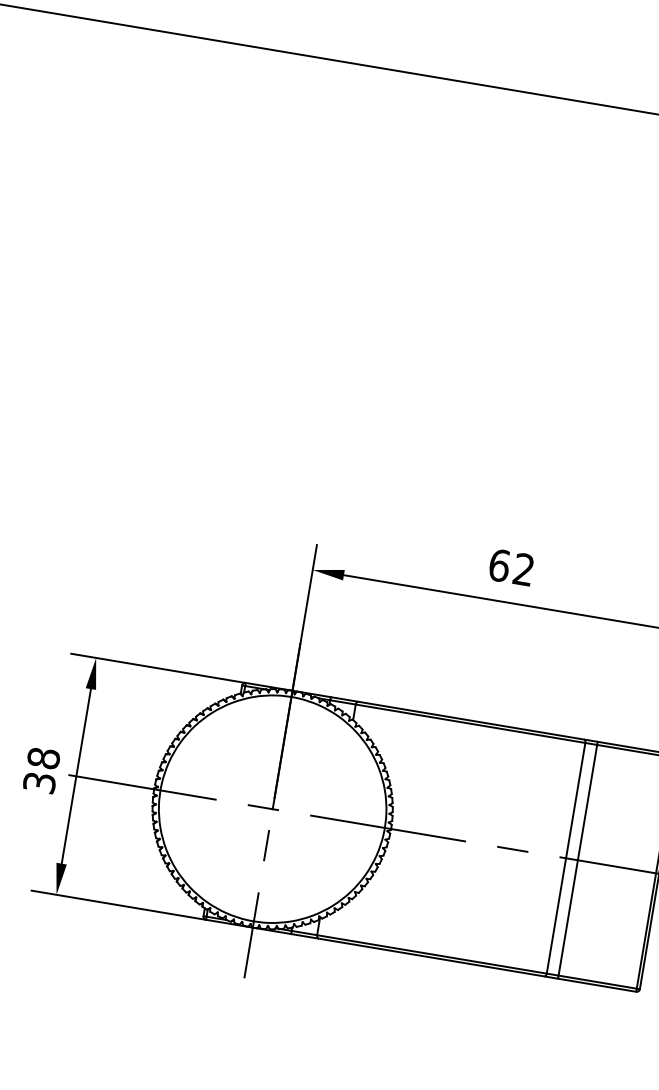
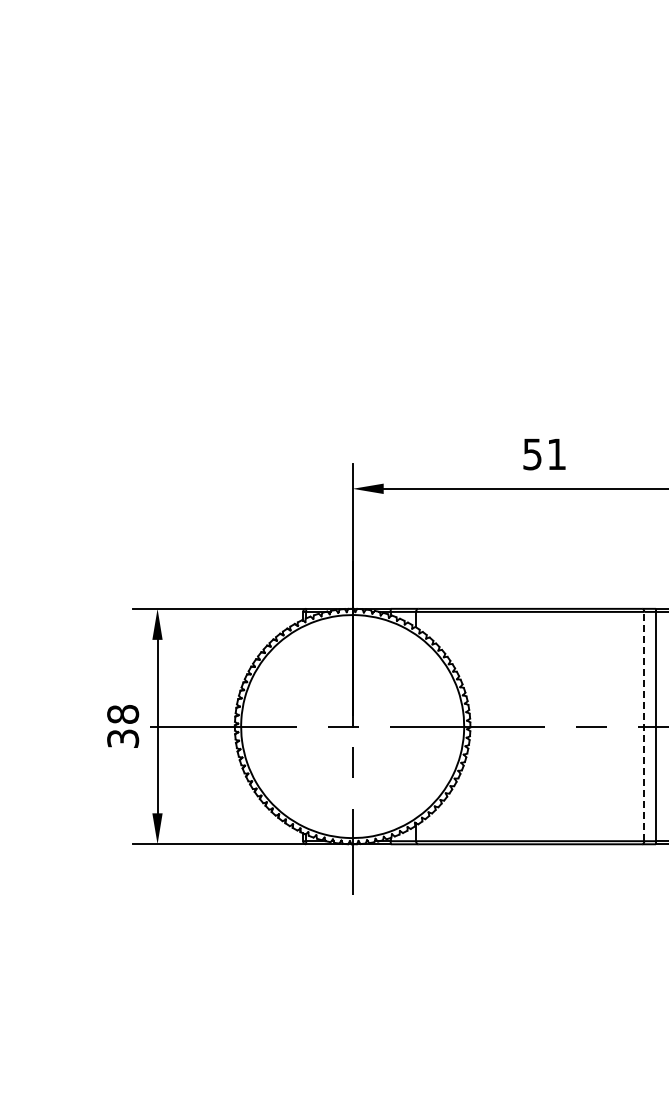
text: (511, 567) -> (544, 454), 62 -> 51
line: (566, 858) -> (644, 726), solid -> dashed

